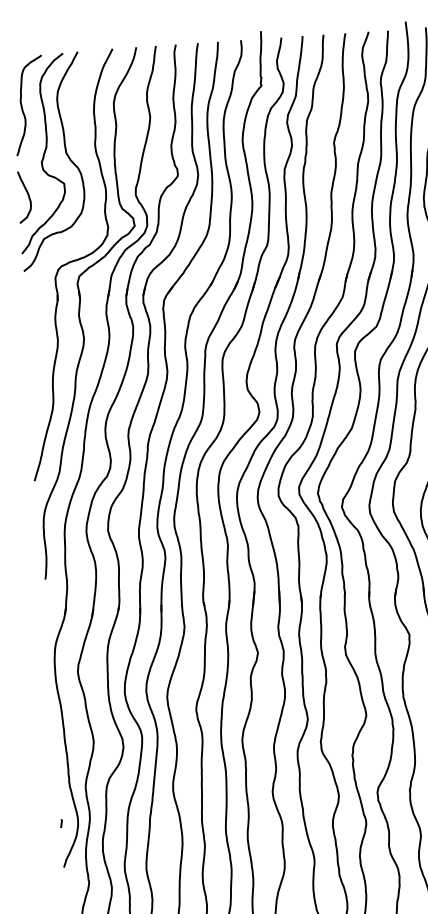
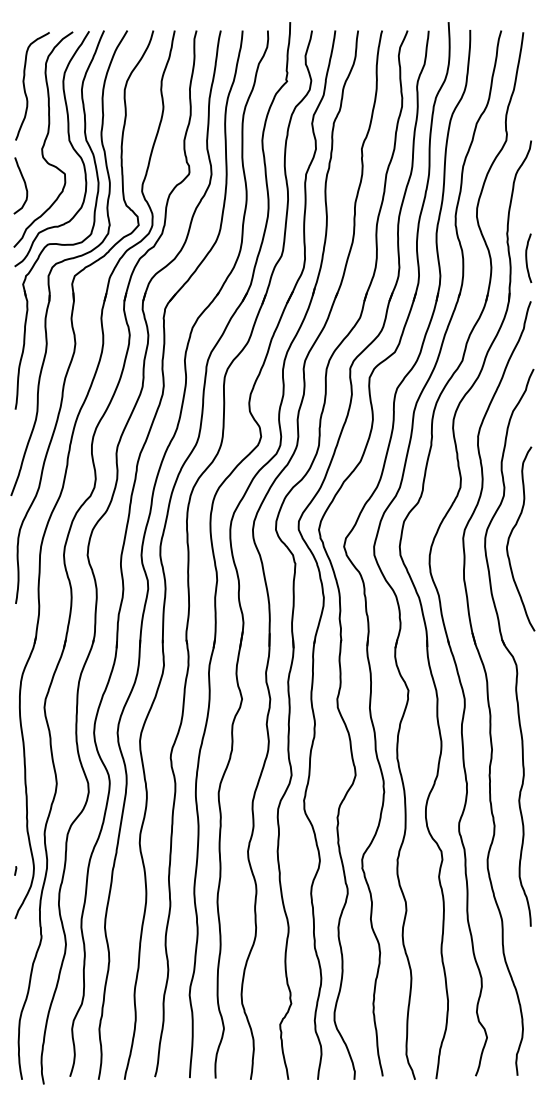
part: (63, 247) -> (59, 243), added

